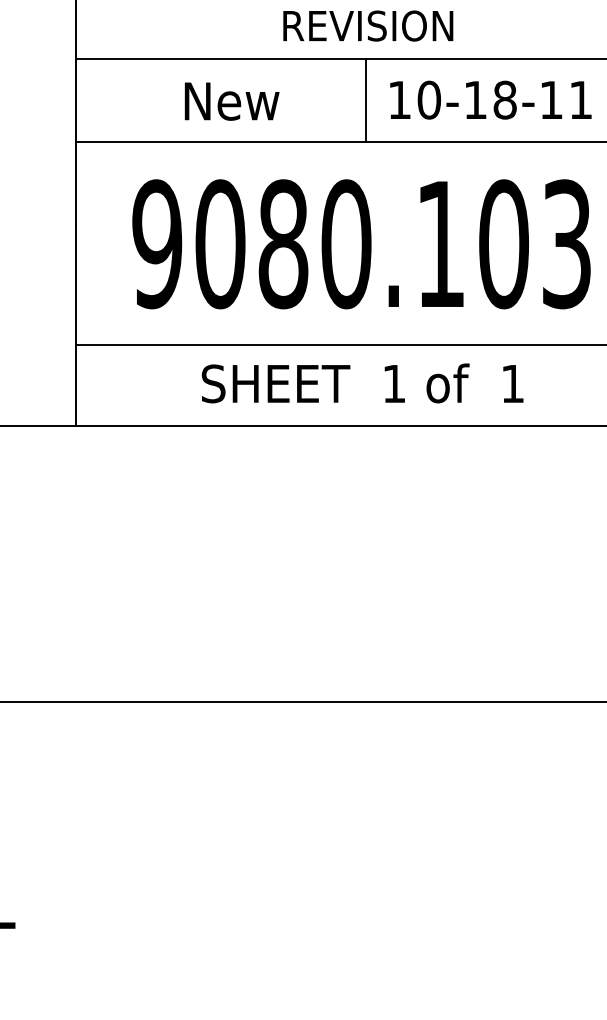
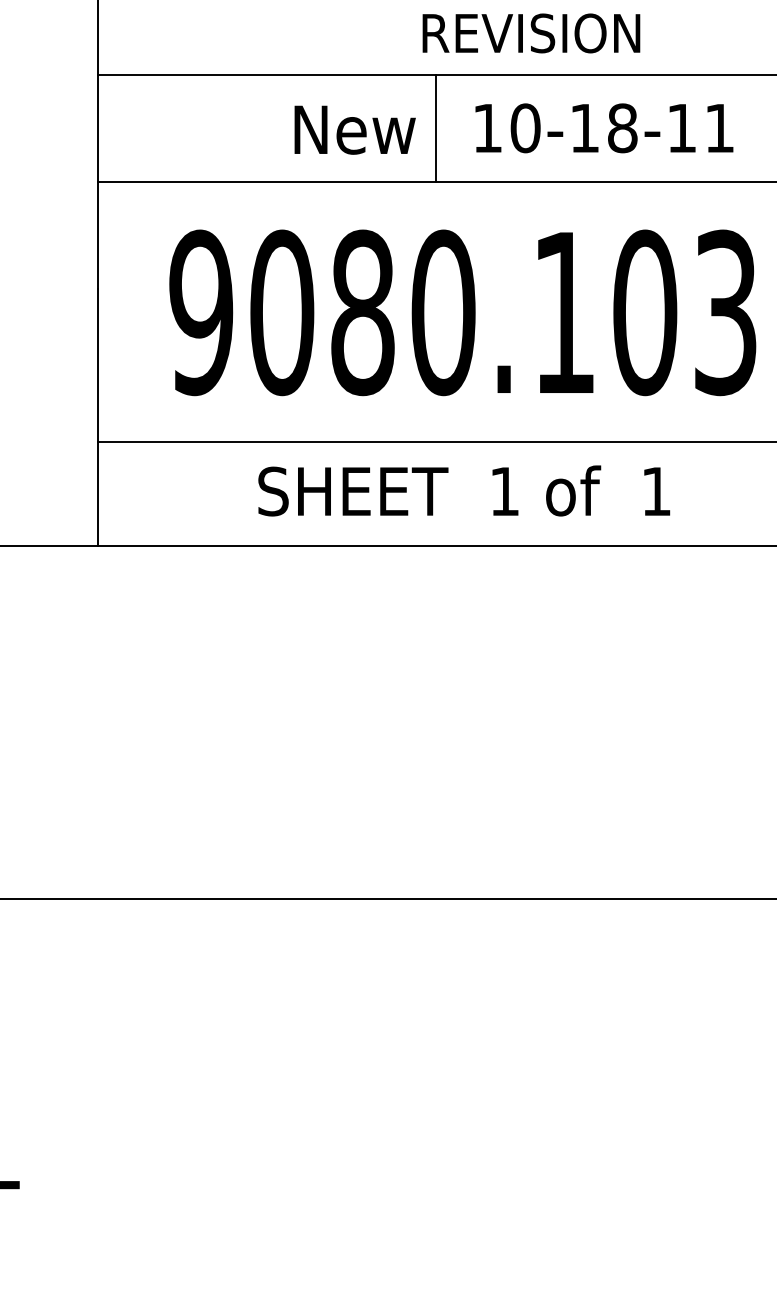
text: (368, 26) -> (531, 33), moved
line: (365, 100) -> (435, 128), moved
text: (490, 100) -> (604, 128), moved
text: (231, 101) -> (354, 129), moved

